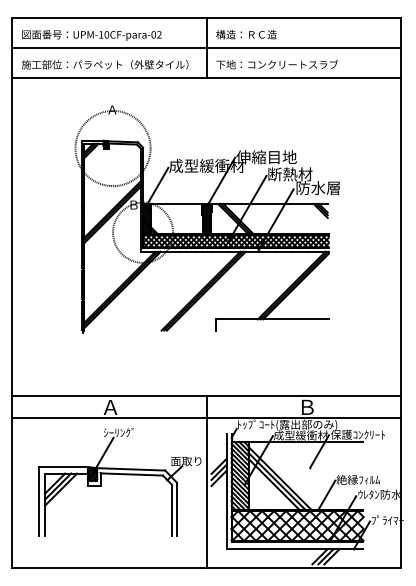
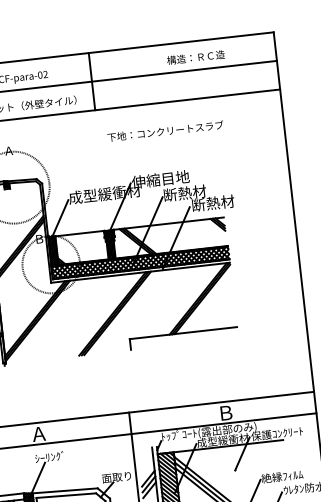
text: (246, 34) -> (195, 57), moved
text: (277, 64) -> (165, 131), moved
text: (318, 188) -> (213, 203), 防水層 -> 断熱材

